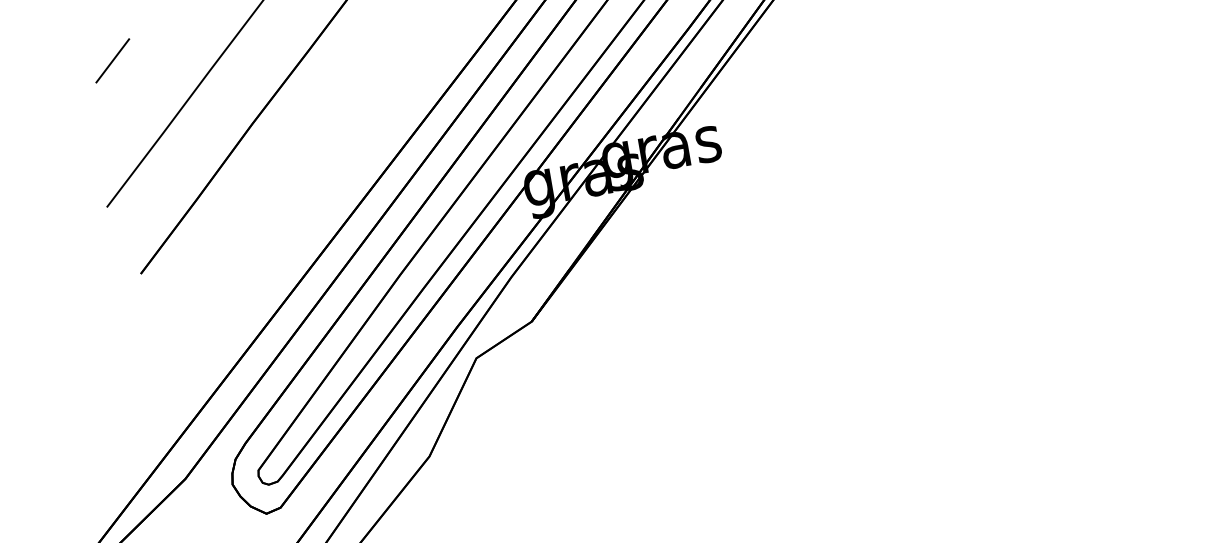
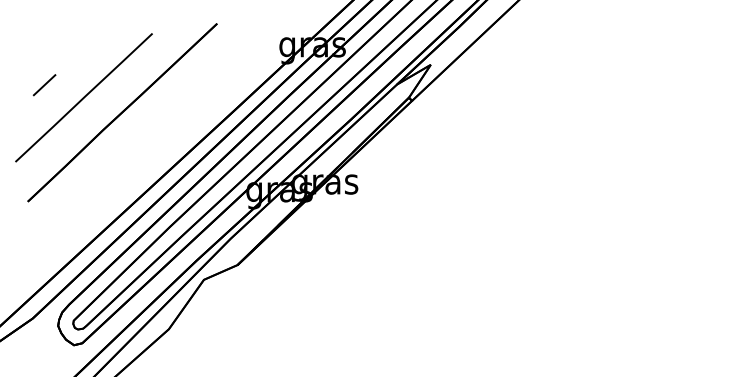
line: (112, 61) -> (44, 85), moved

